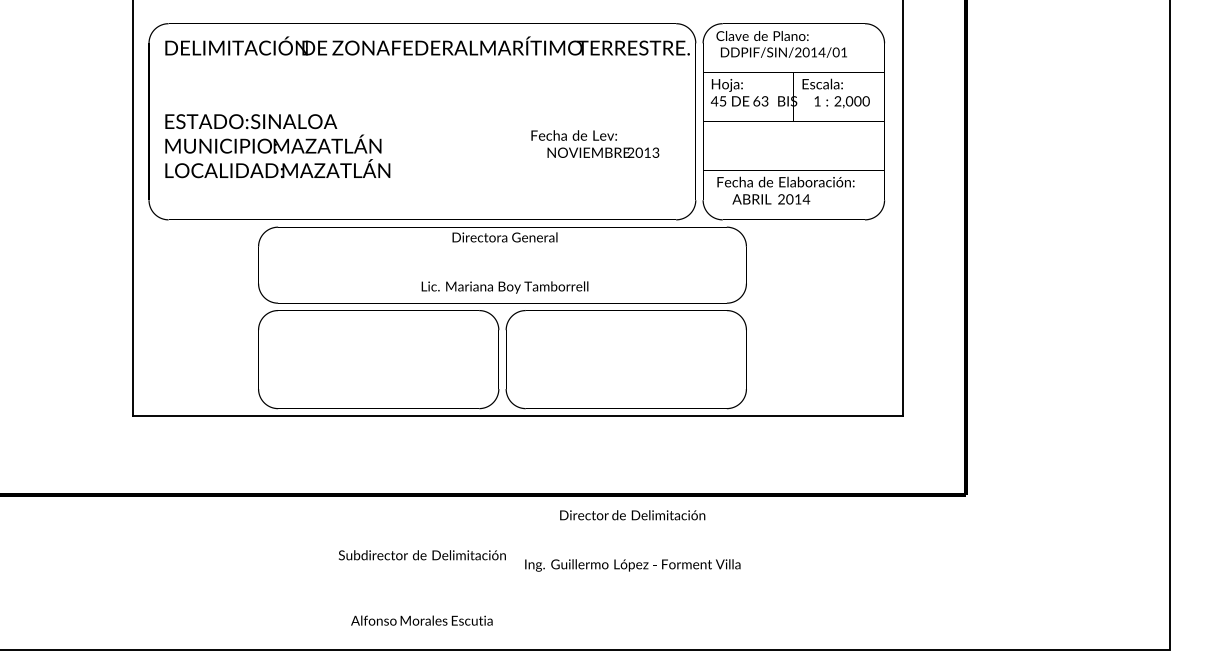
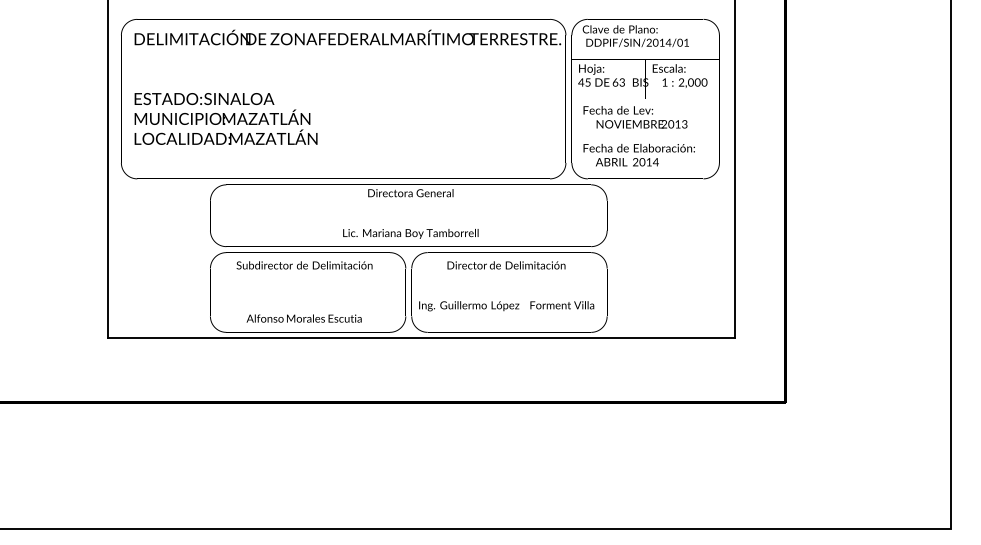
text: (595, 143) -> (635, 116), moved
text: (632, 540) -> (506, 285), moved
text: (422, 587) -> (304, 291), moved

